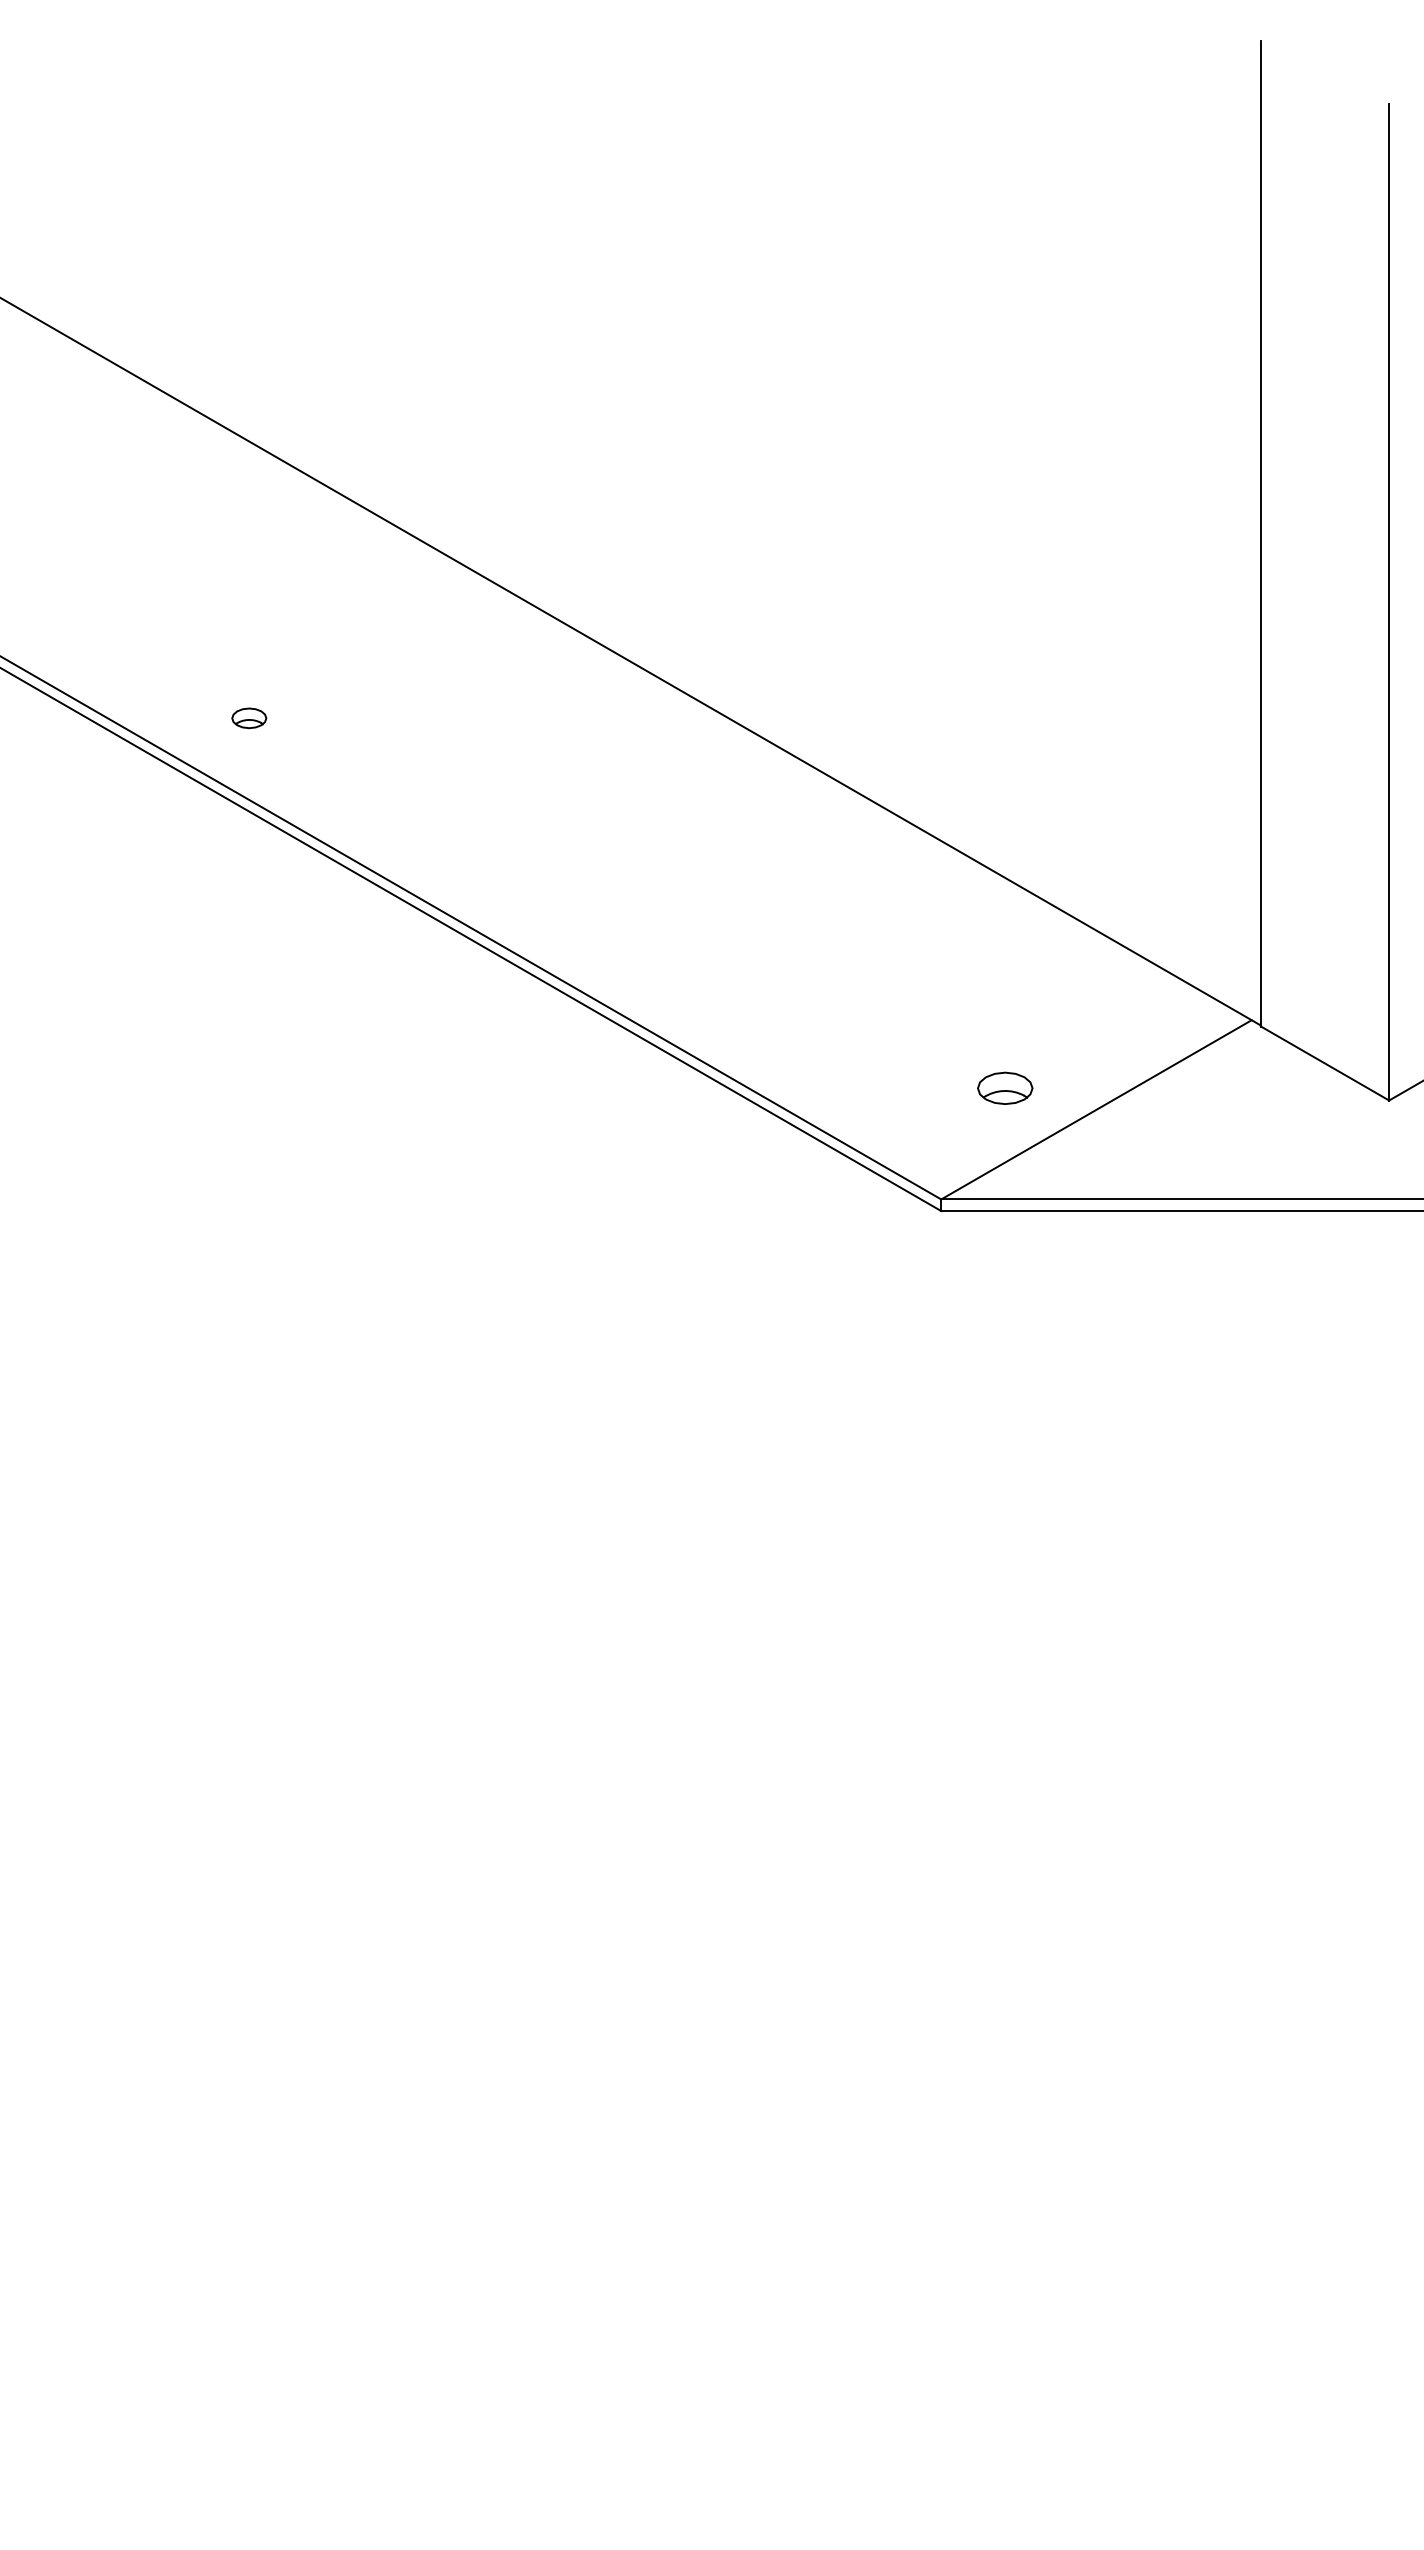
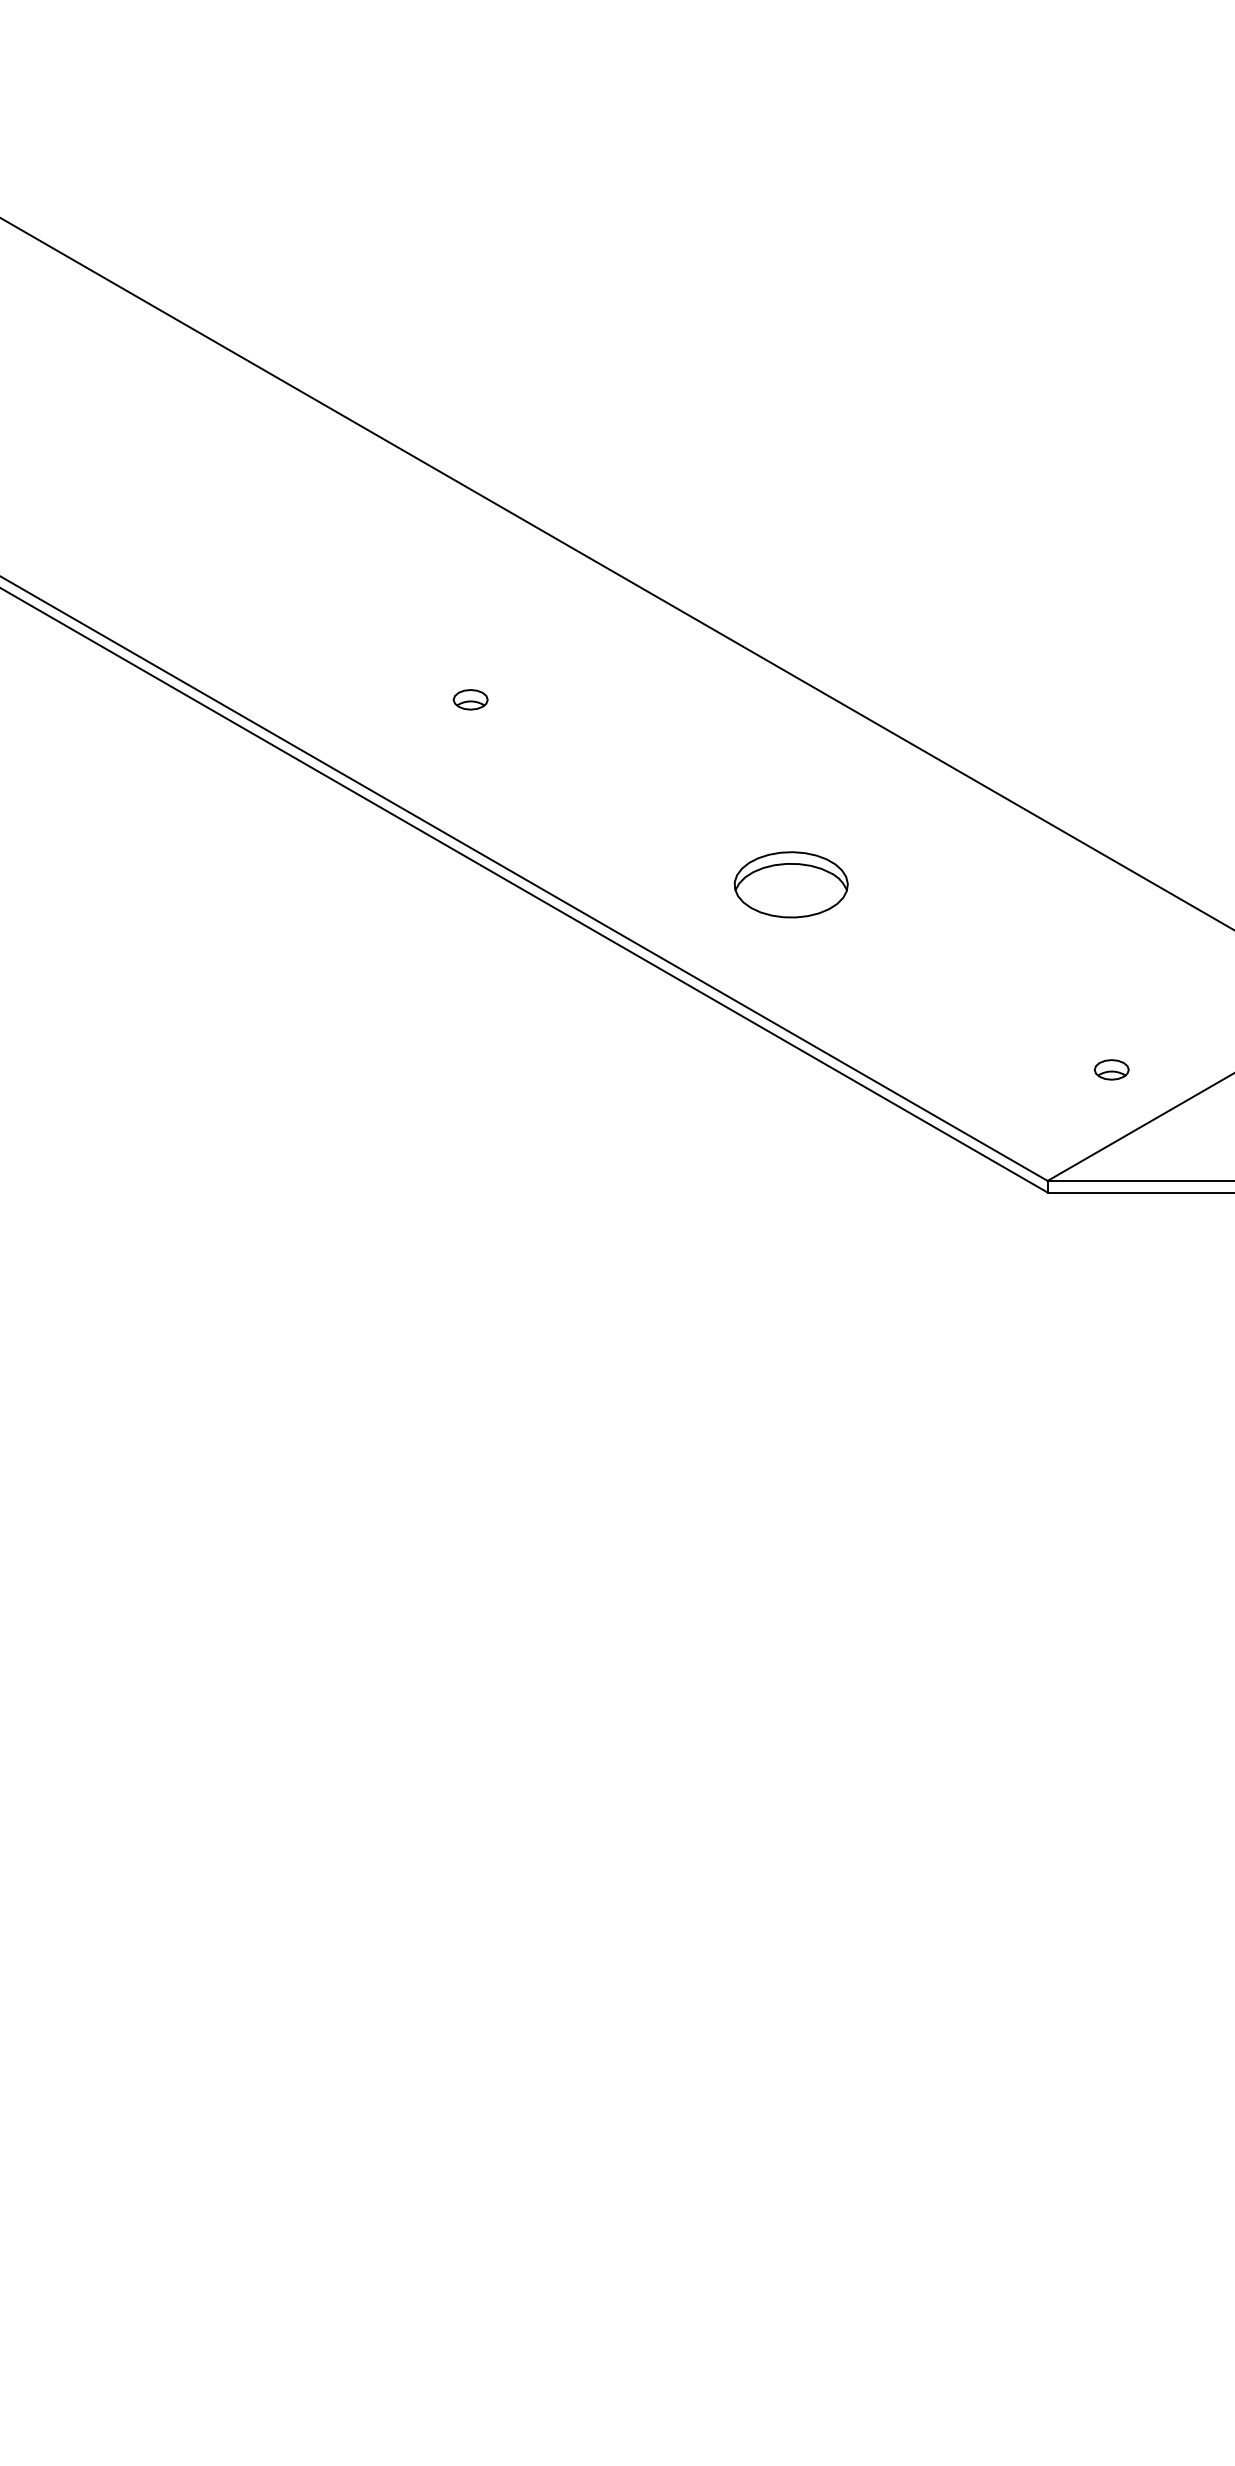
part: (249, 718) -> (470, 699), moved
part: (684, 902) -> (790, 883), added
part: (1005, 1088) -> (1111, 1069), size x0.62

